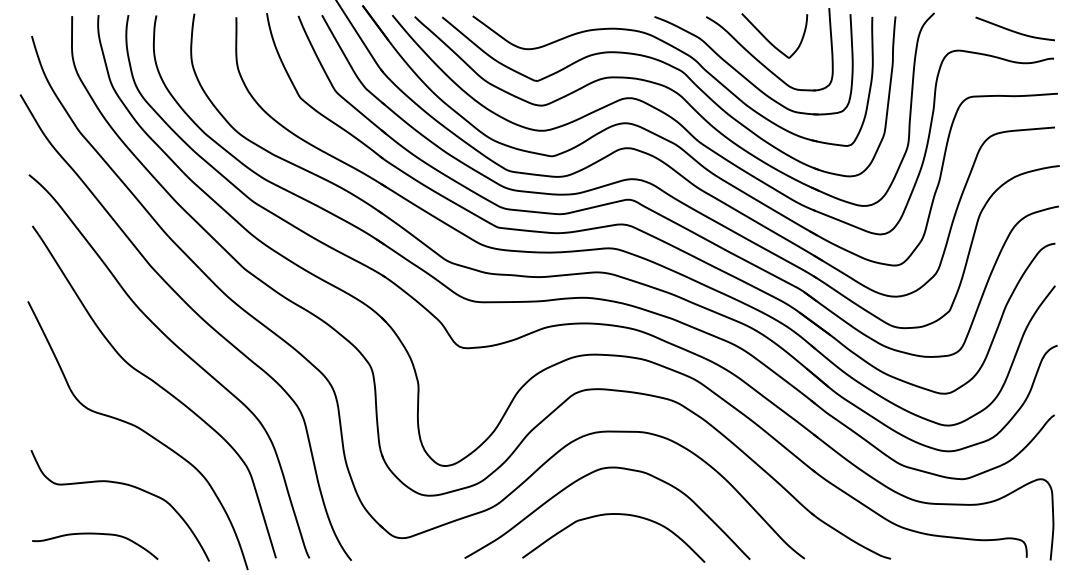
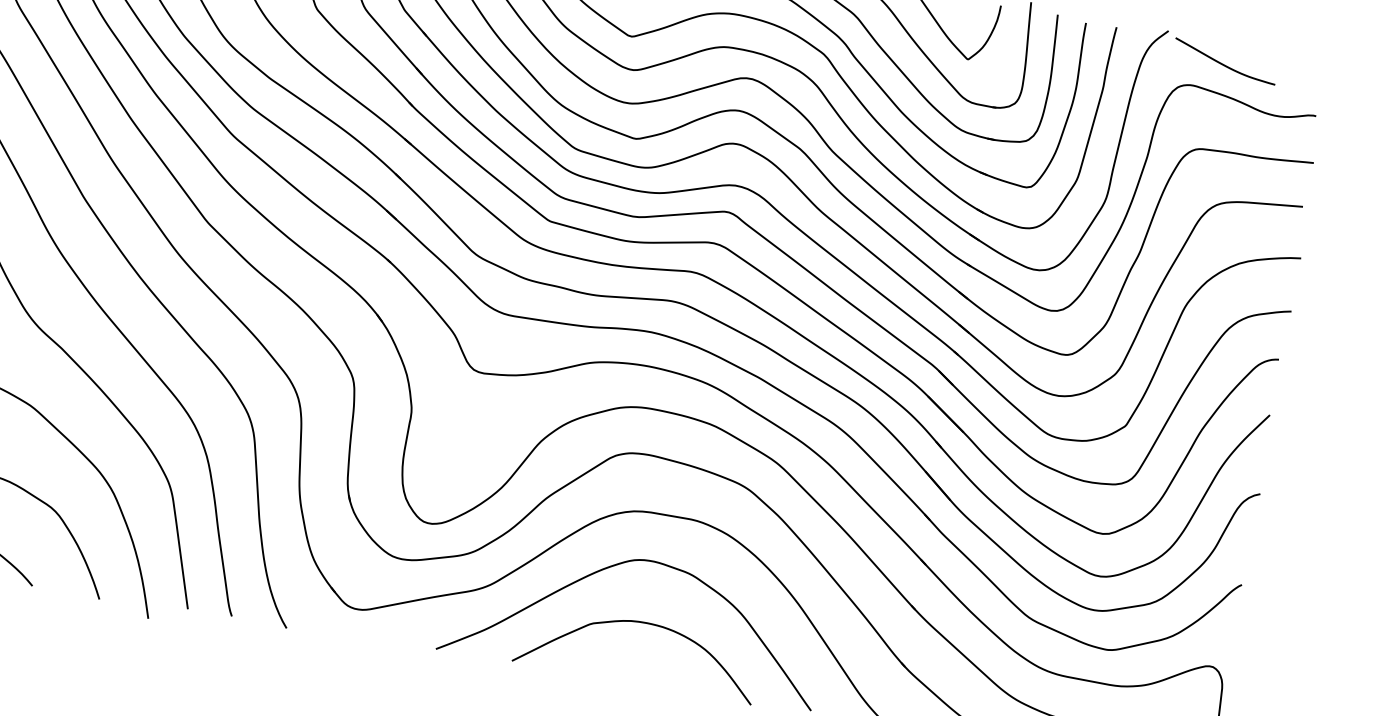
curve: (1014, 30) -> (1224, 63), moved

